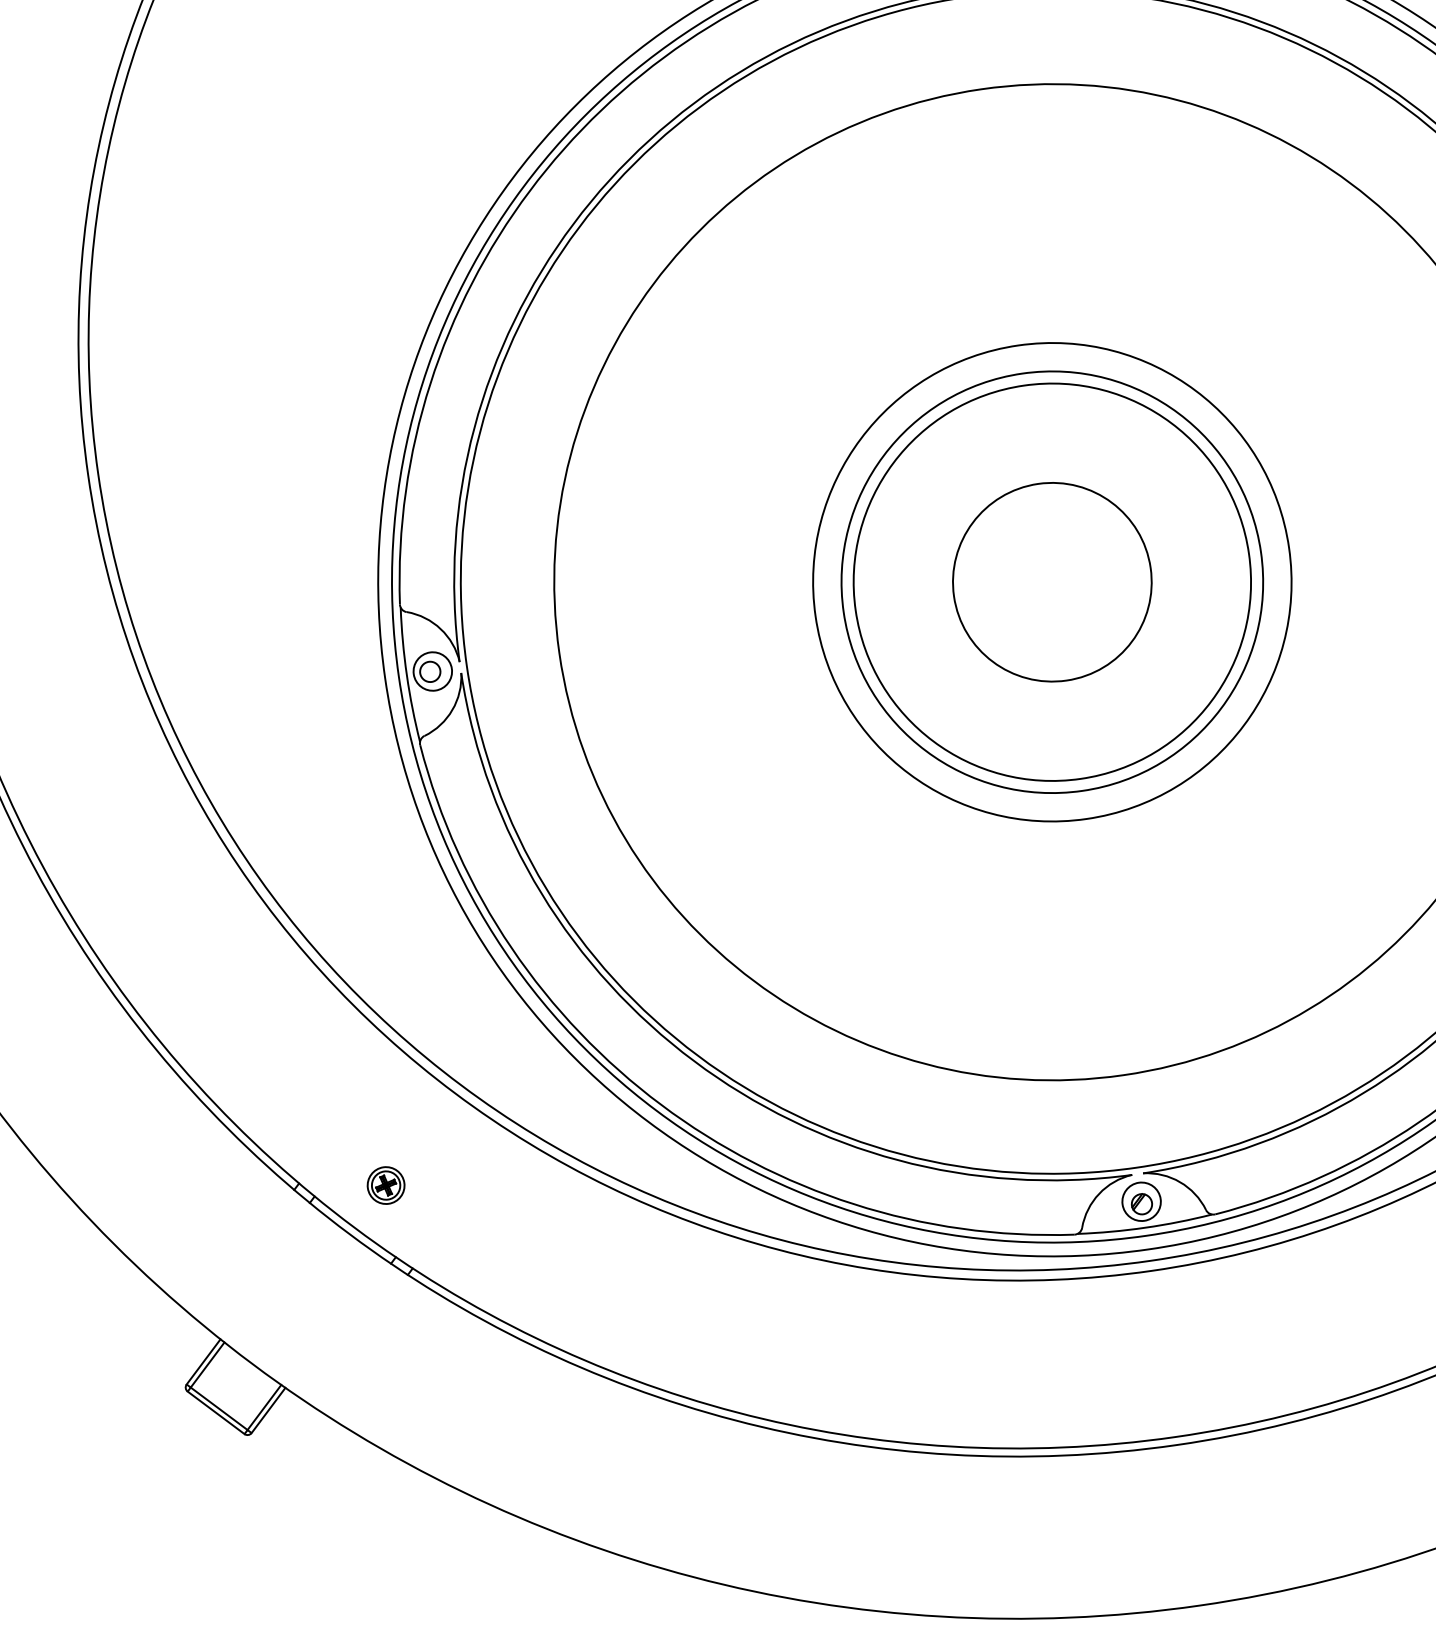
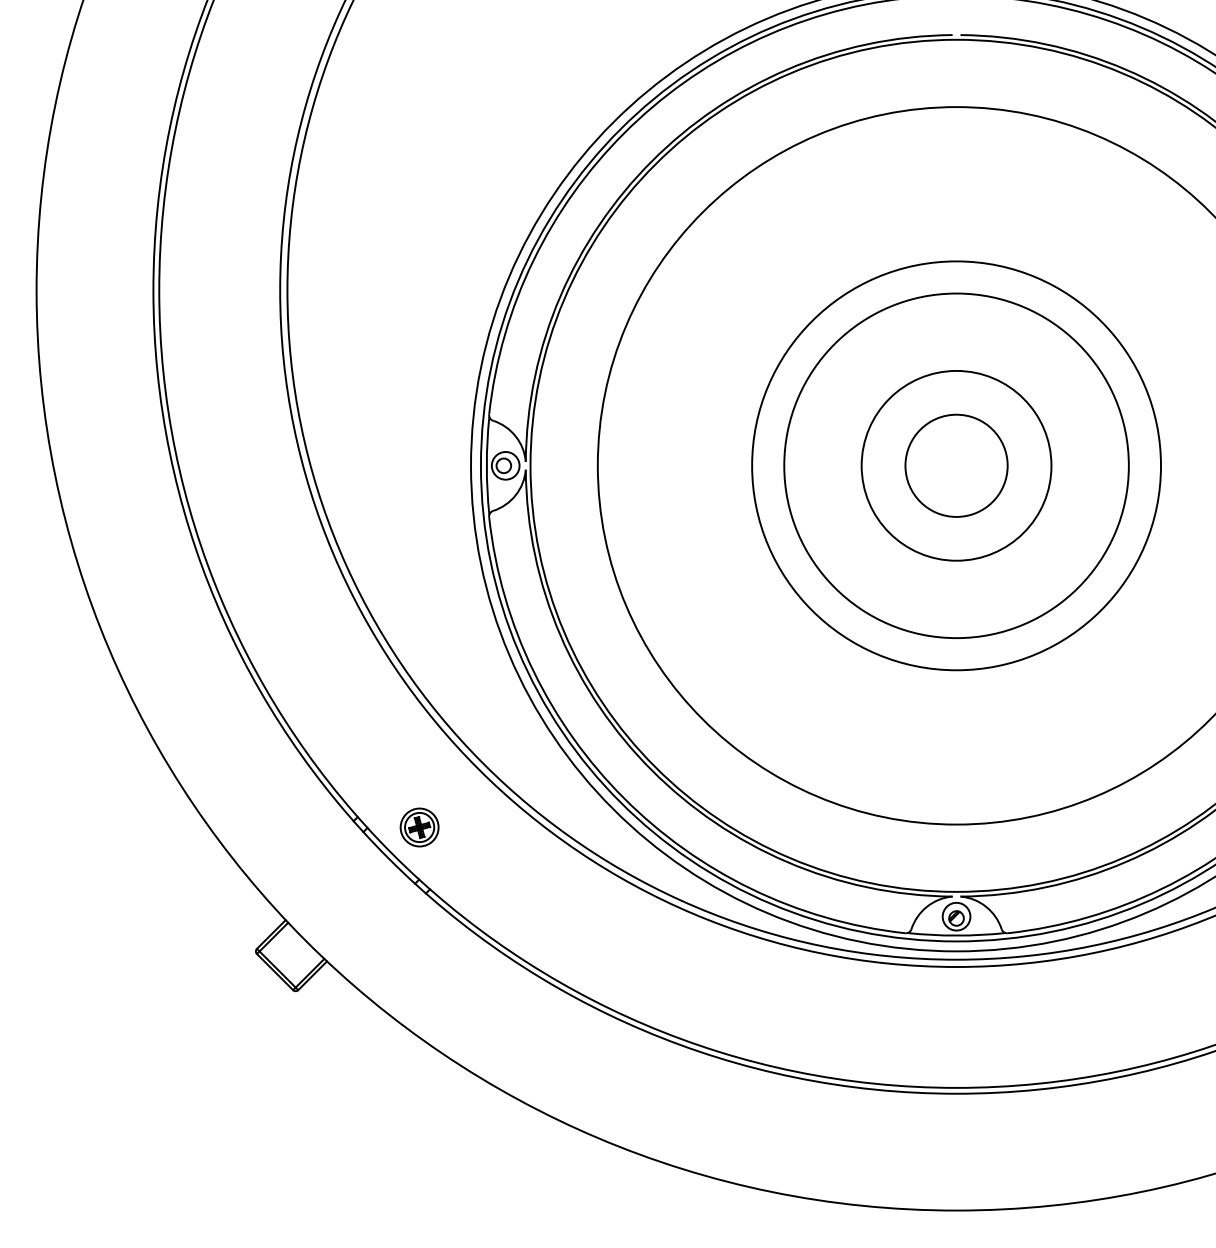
circle: (1052, 581) -> (956, 465), size x0.62
circle: (1052, 581) -> (956, 465), size x0.71
circle: (1052, 581) -> (956, 465), size x1.43
part: (385, 1185) -> (419, 827), size x1.43

